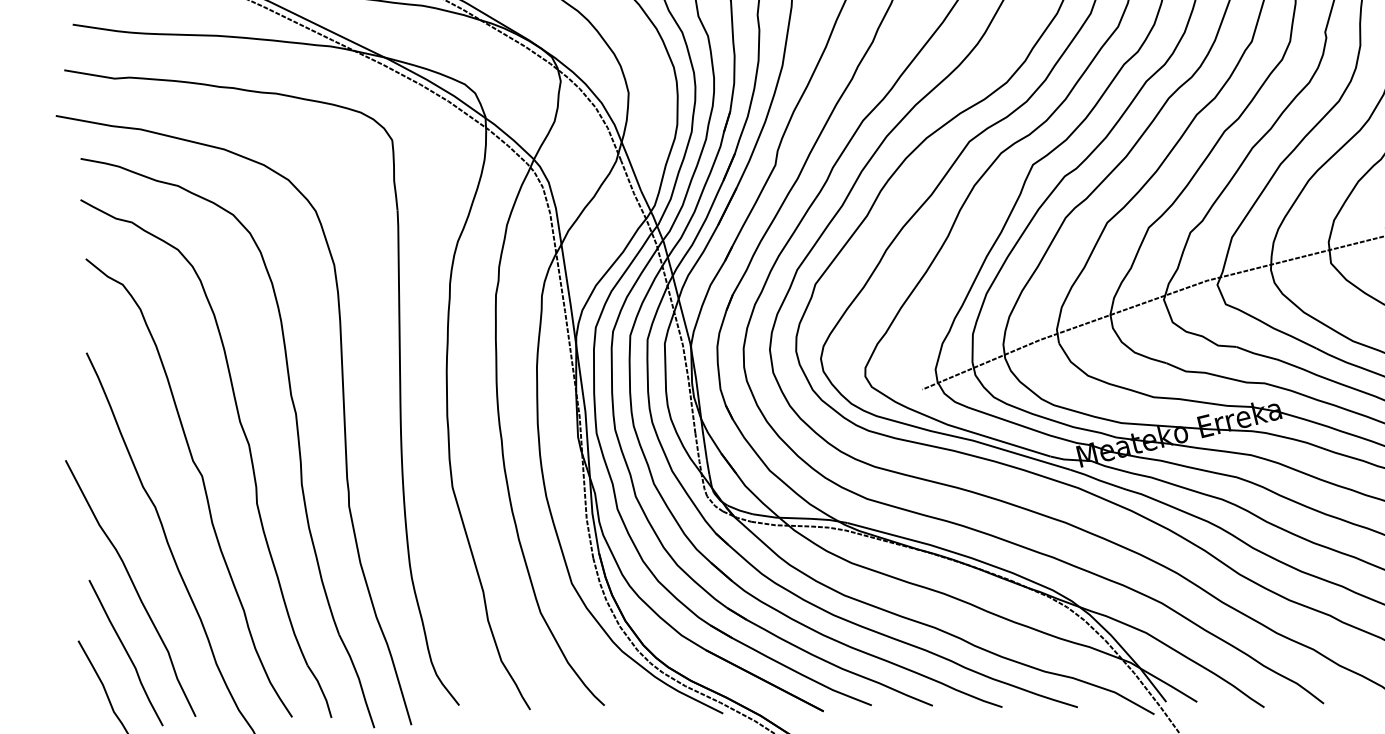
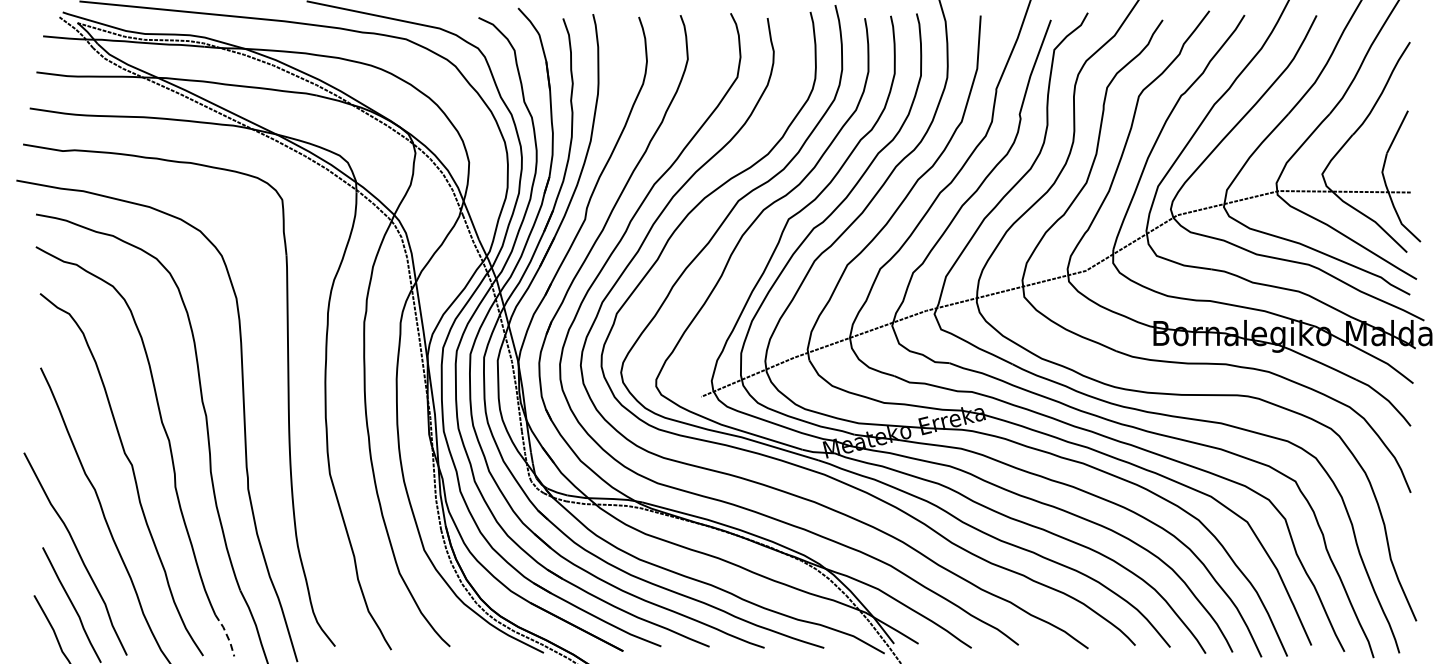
line: (321, 690) -> (226, 634), solid -> dashed

